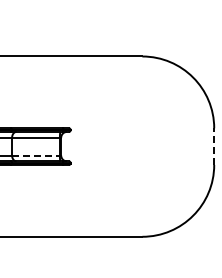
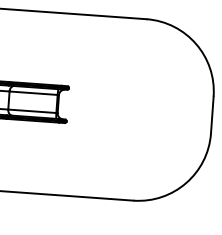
line: (214, 146) -> (212, 114), dashed -> solid
line: (36, 155) -> (32, 111), dashed -> solid

